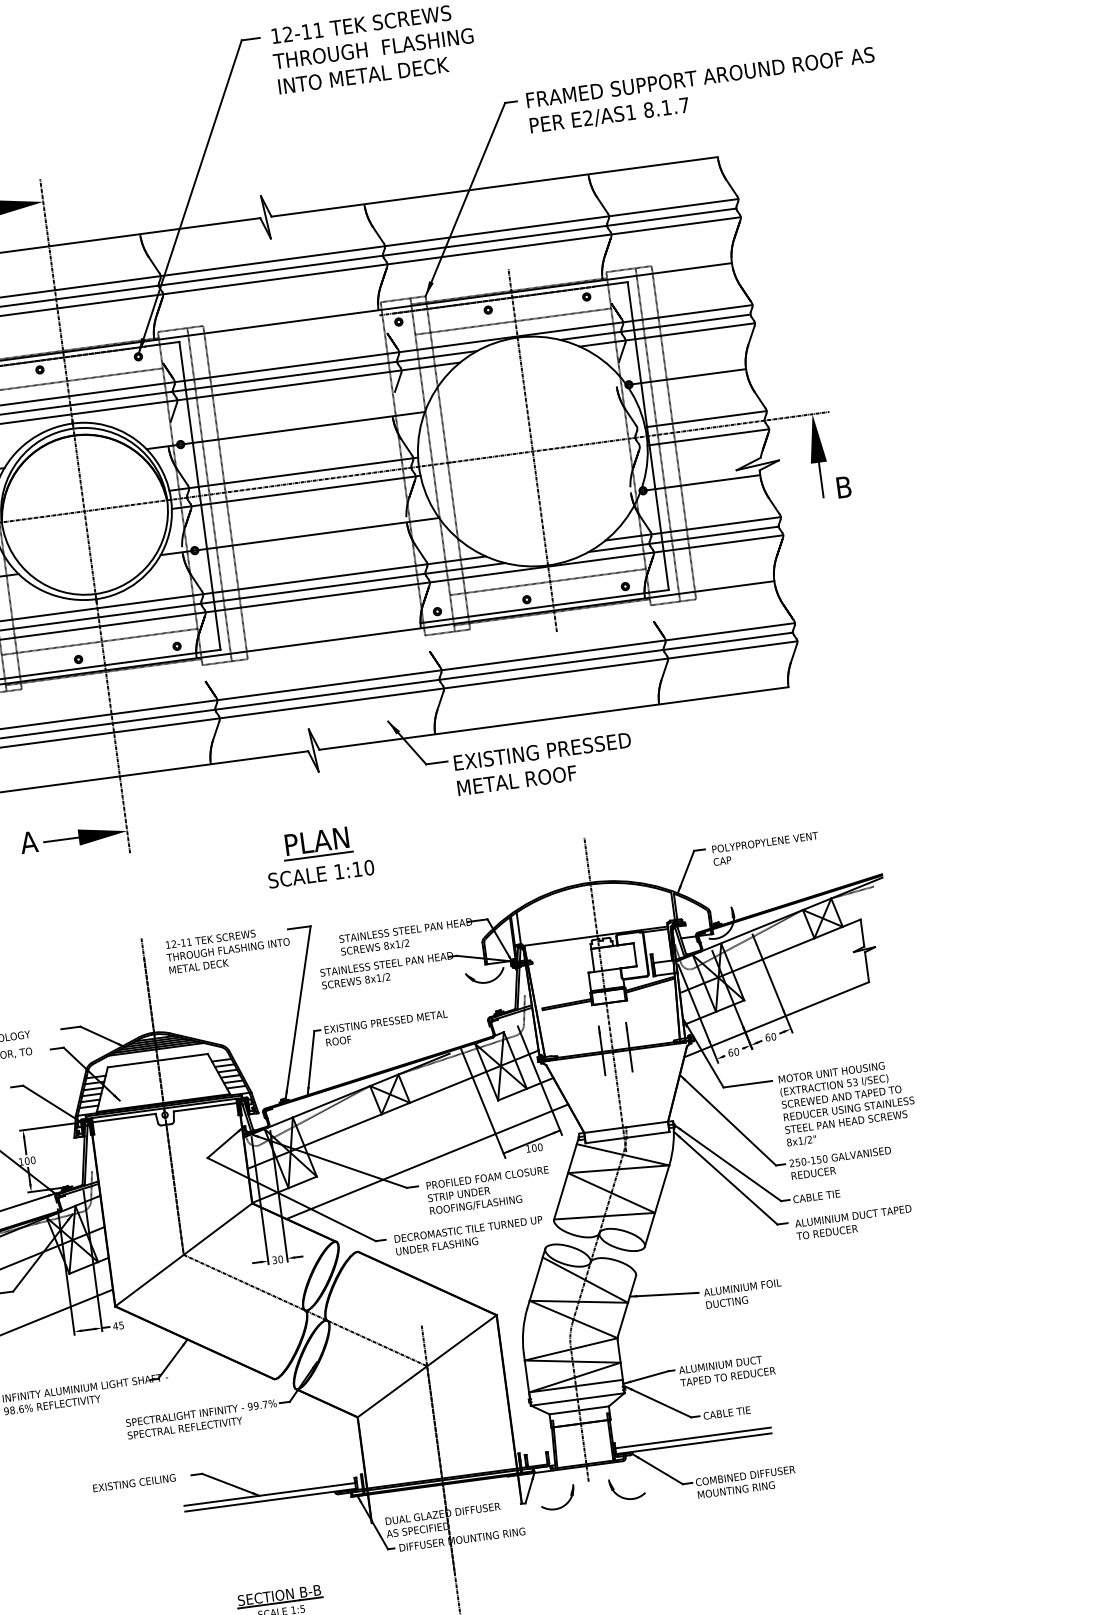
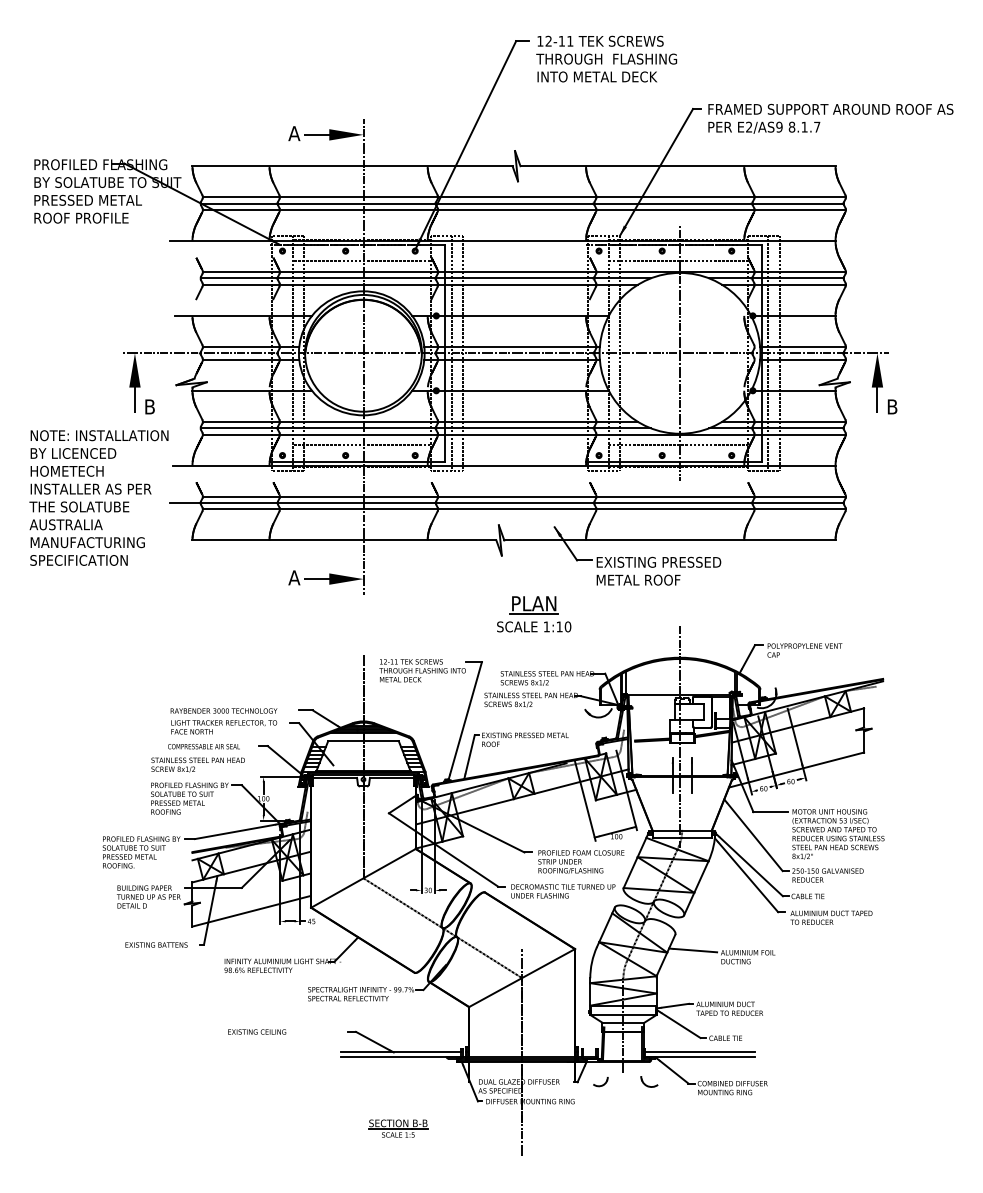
text: (630, 111) -> (779, 126), E2/AS1 -> E2/AS9
part: (319, 856) -> (534, 614), moved
line: (427, 1160) -> (541, 835), removed
text: (134, 1482) -> (257, 1031), moved
part: (627, 1488) -> (649, 1081), size x0.7
part: (557, 1497) -> (600, 1081), size x0.6

